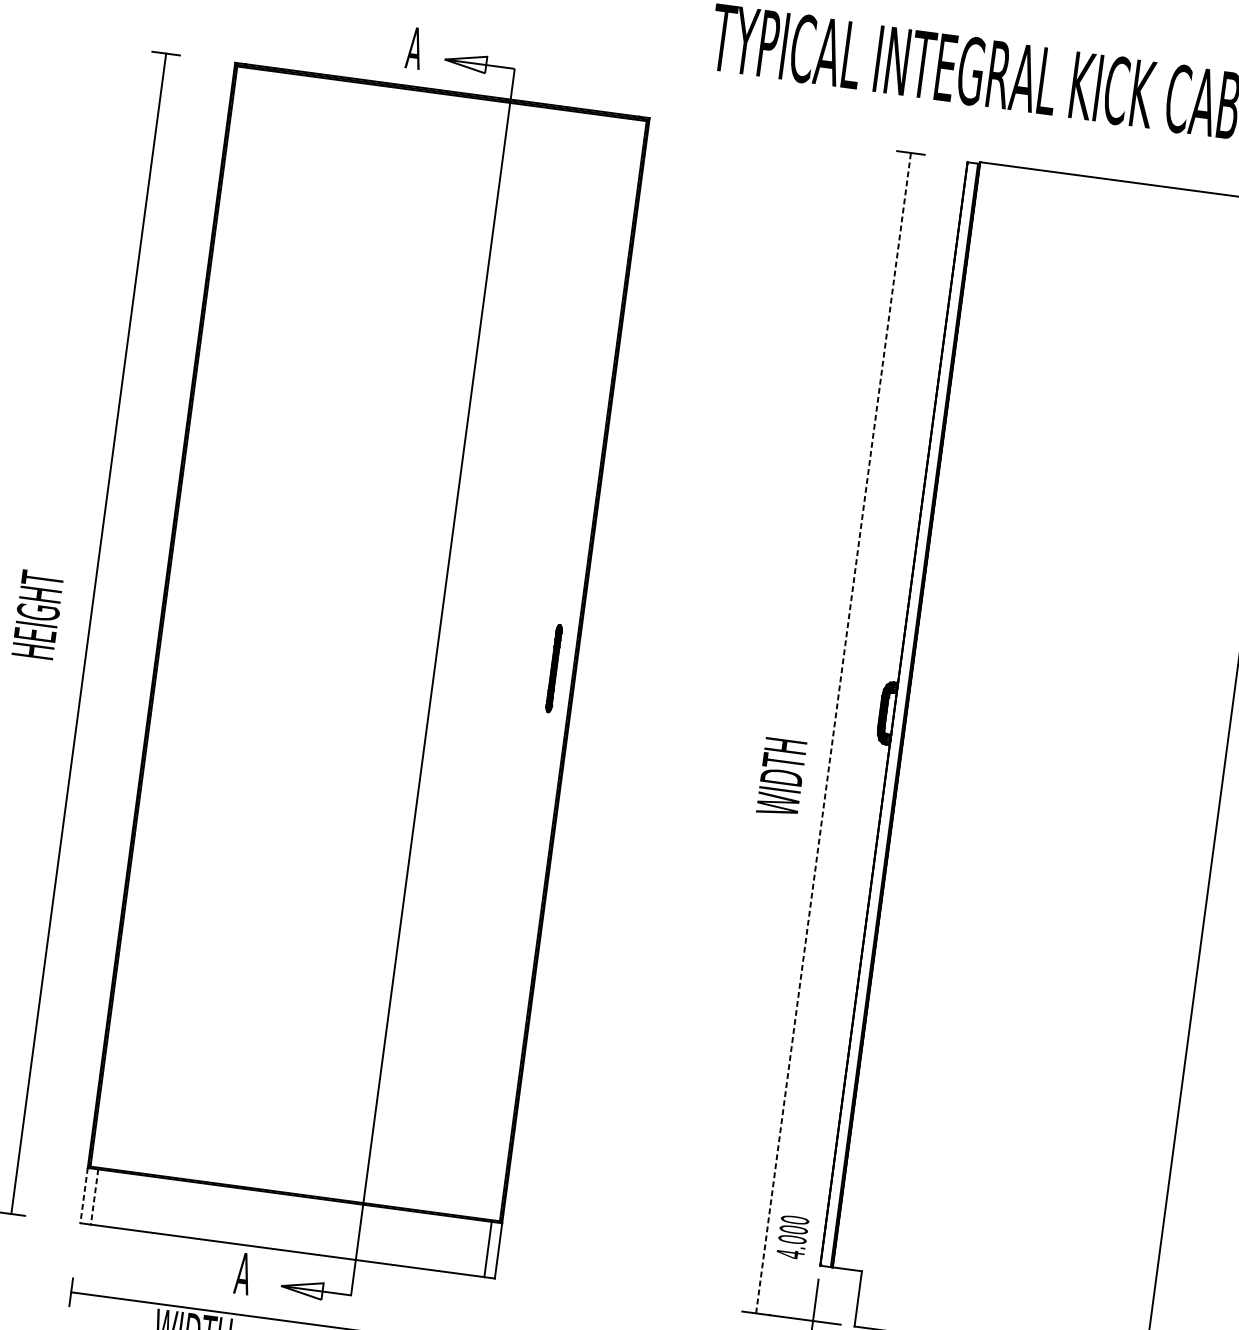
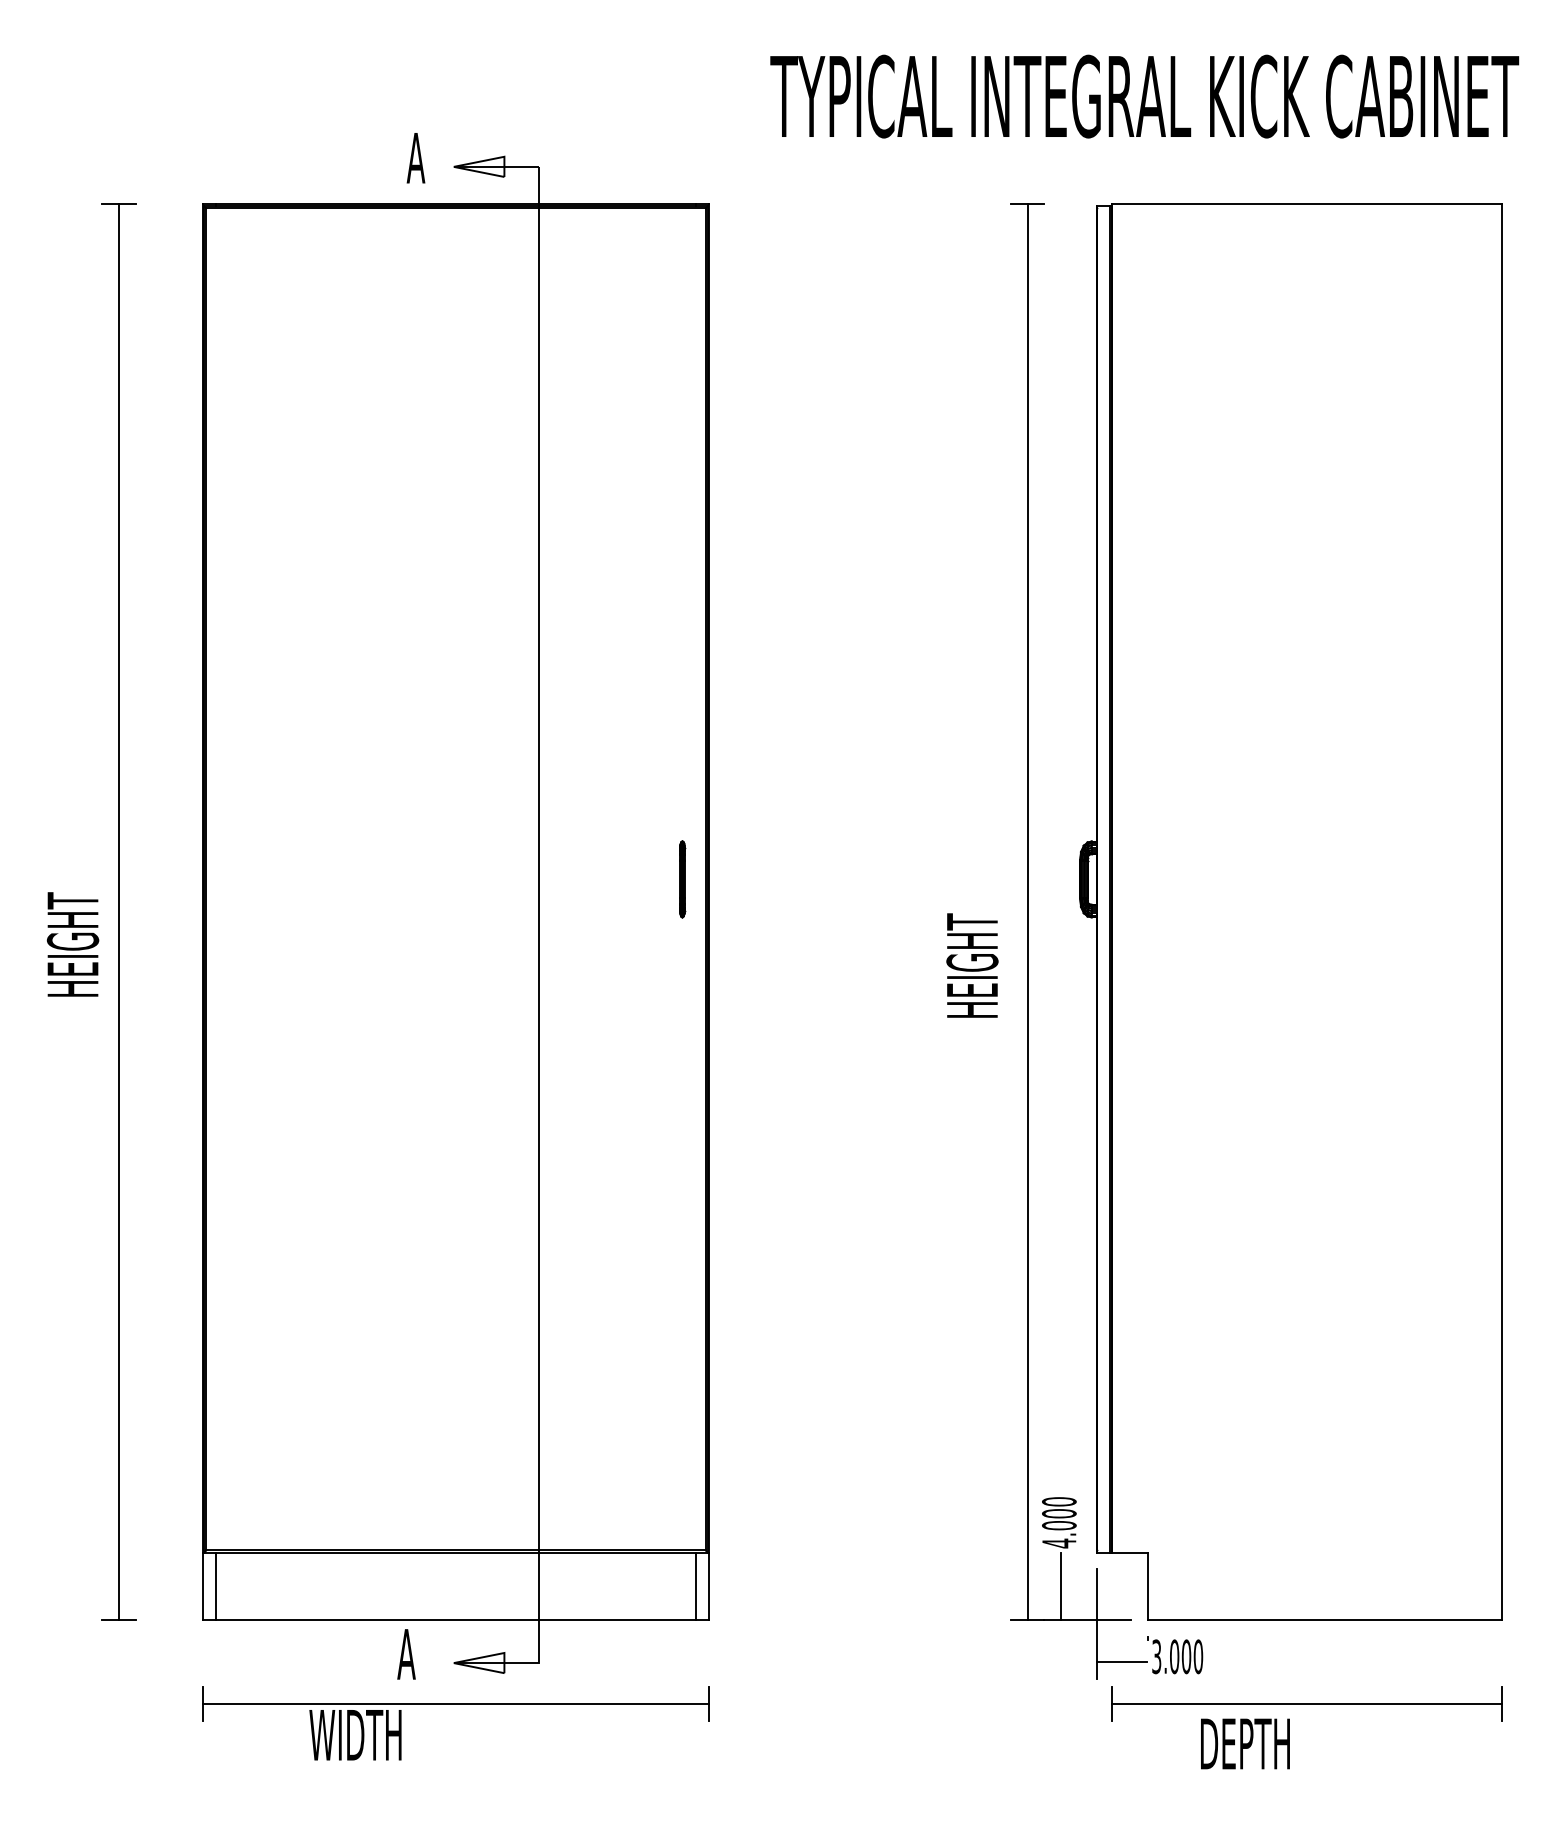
text: (37, 614) -> (72, 944), moved
part: (554, 668) -> (682, 879), size x0.71
line: (833, 733) -> (1027, 912), dashed -> solid
text: (782, 771) -> (972, 966), WIDTH -> HEIGHT
line: (84, 1195) -> (203, 1586), dashed -> solid
line: (94, 1197) -> (216, 1586), dashed -> solid
line: (786, 1288) -> (1060, 1585), added

